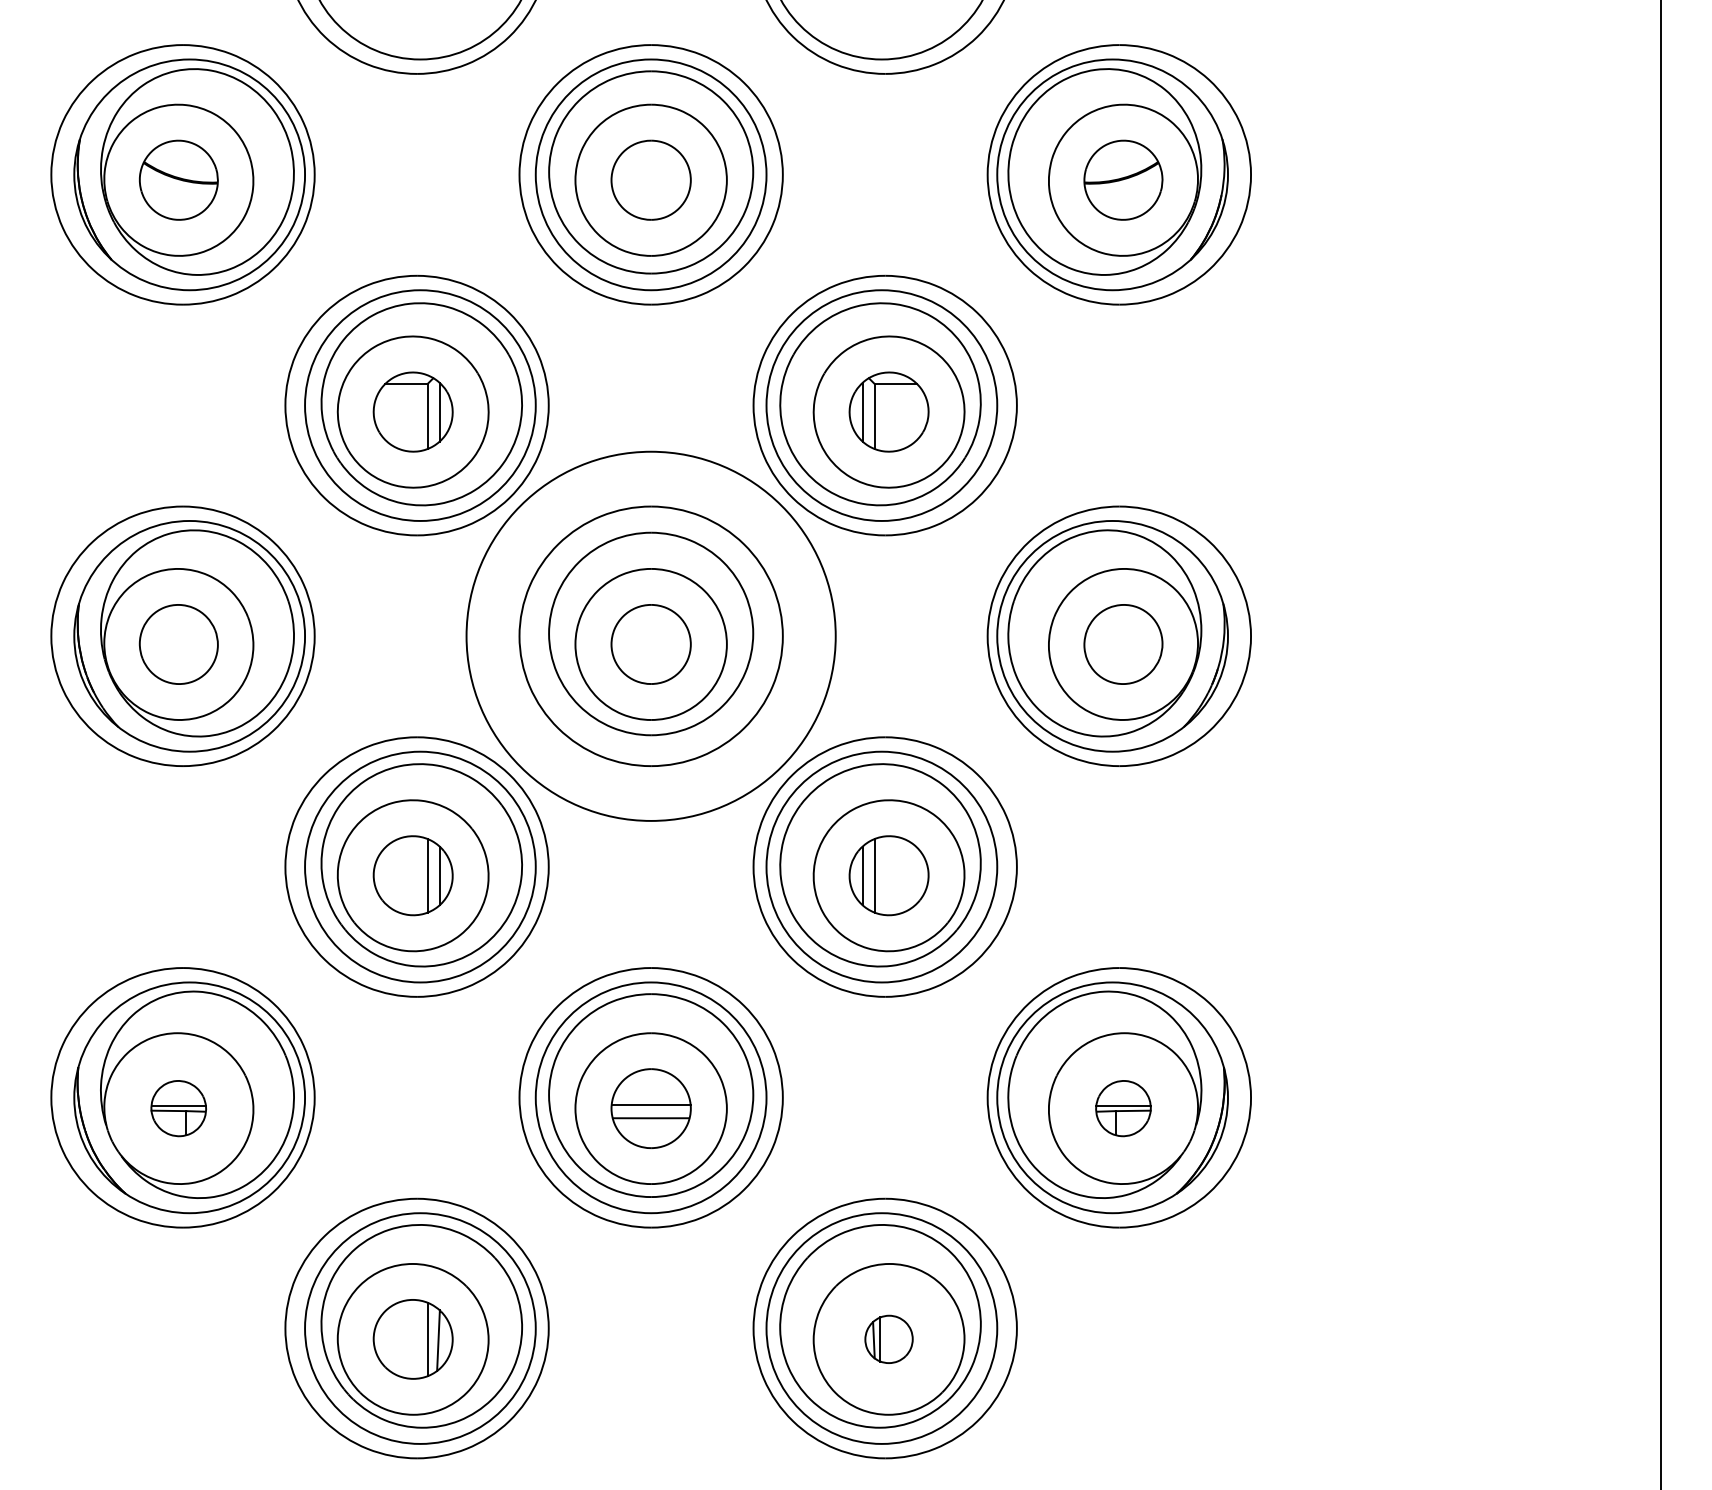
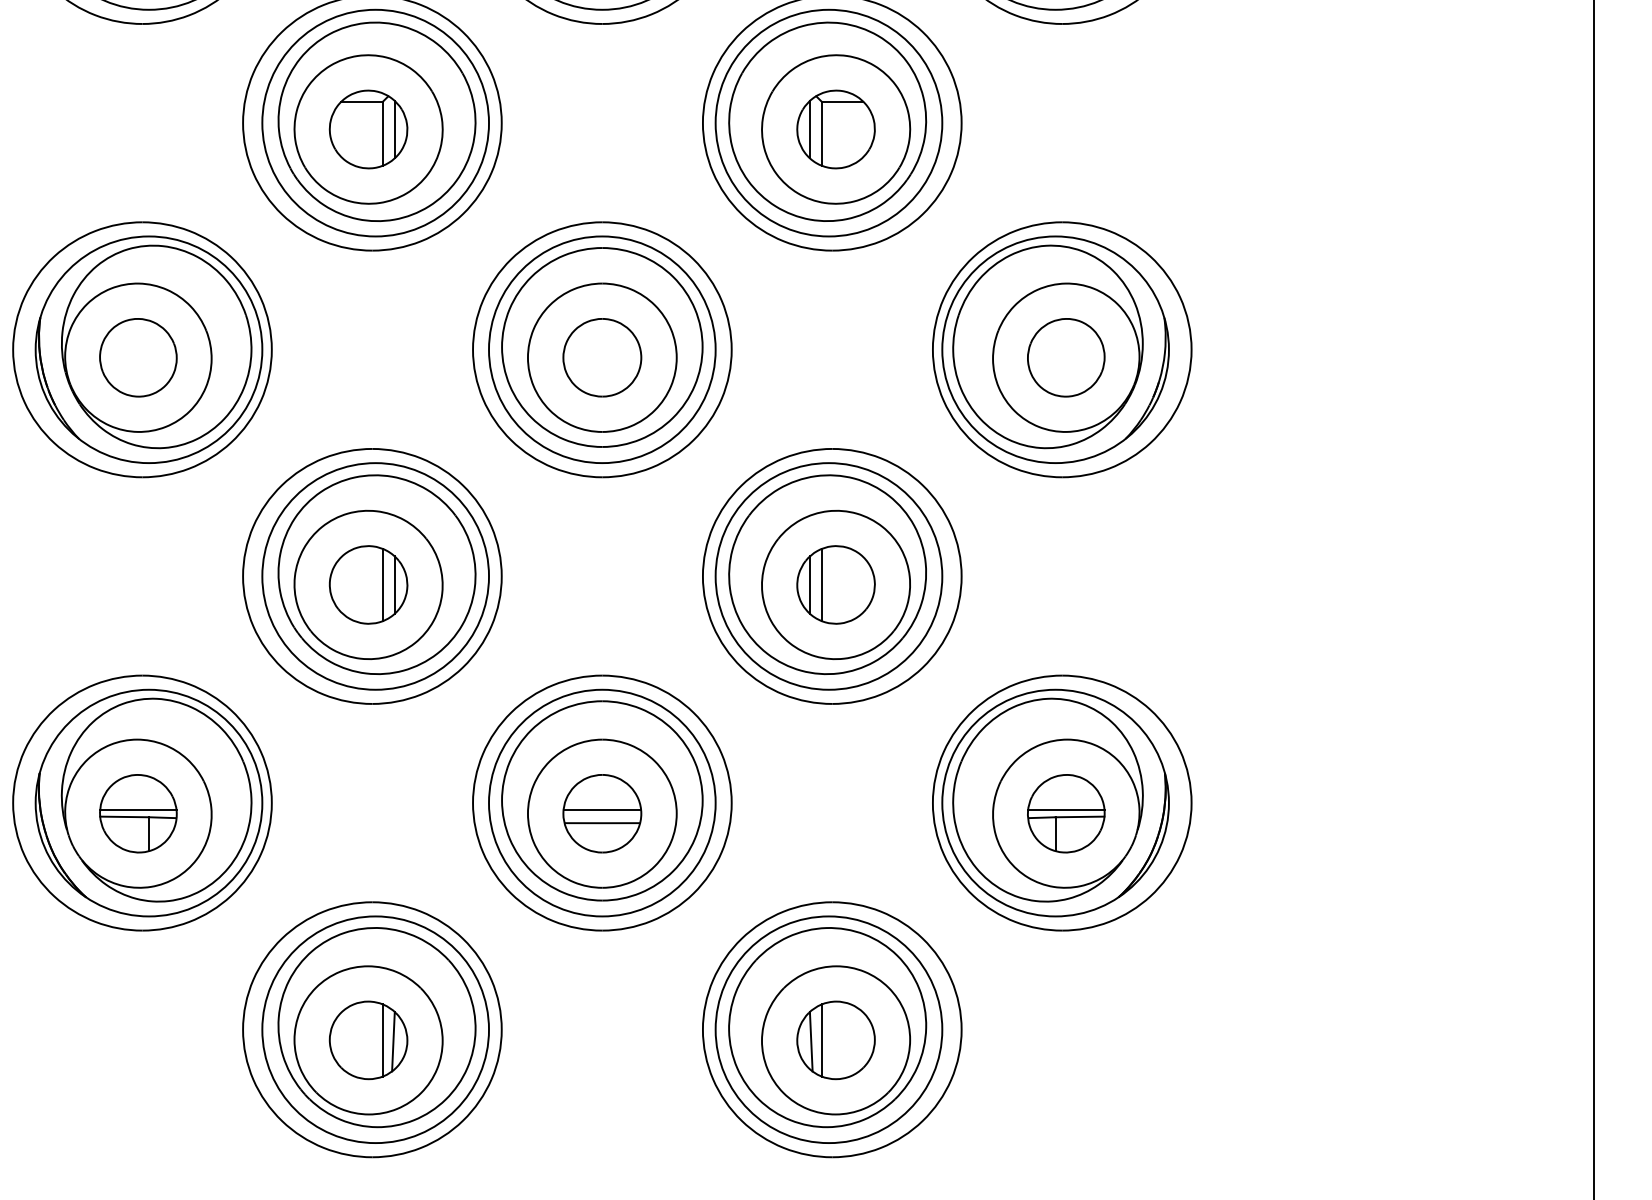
circle: (650, 635) -> (601, 348), size x0.62
part: (178, 1108) -> (138, 813), size x1.43
part: (1123, 1108) -> (1066, 813), size x1.43
part: (888, 1339) -> (835, 1040), size x1.67

